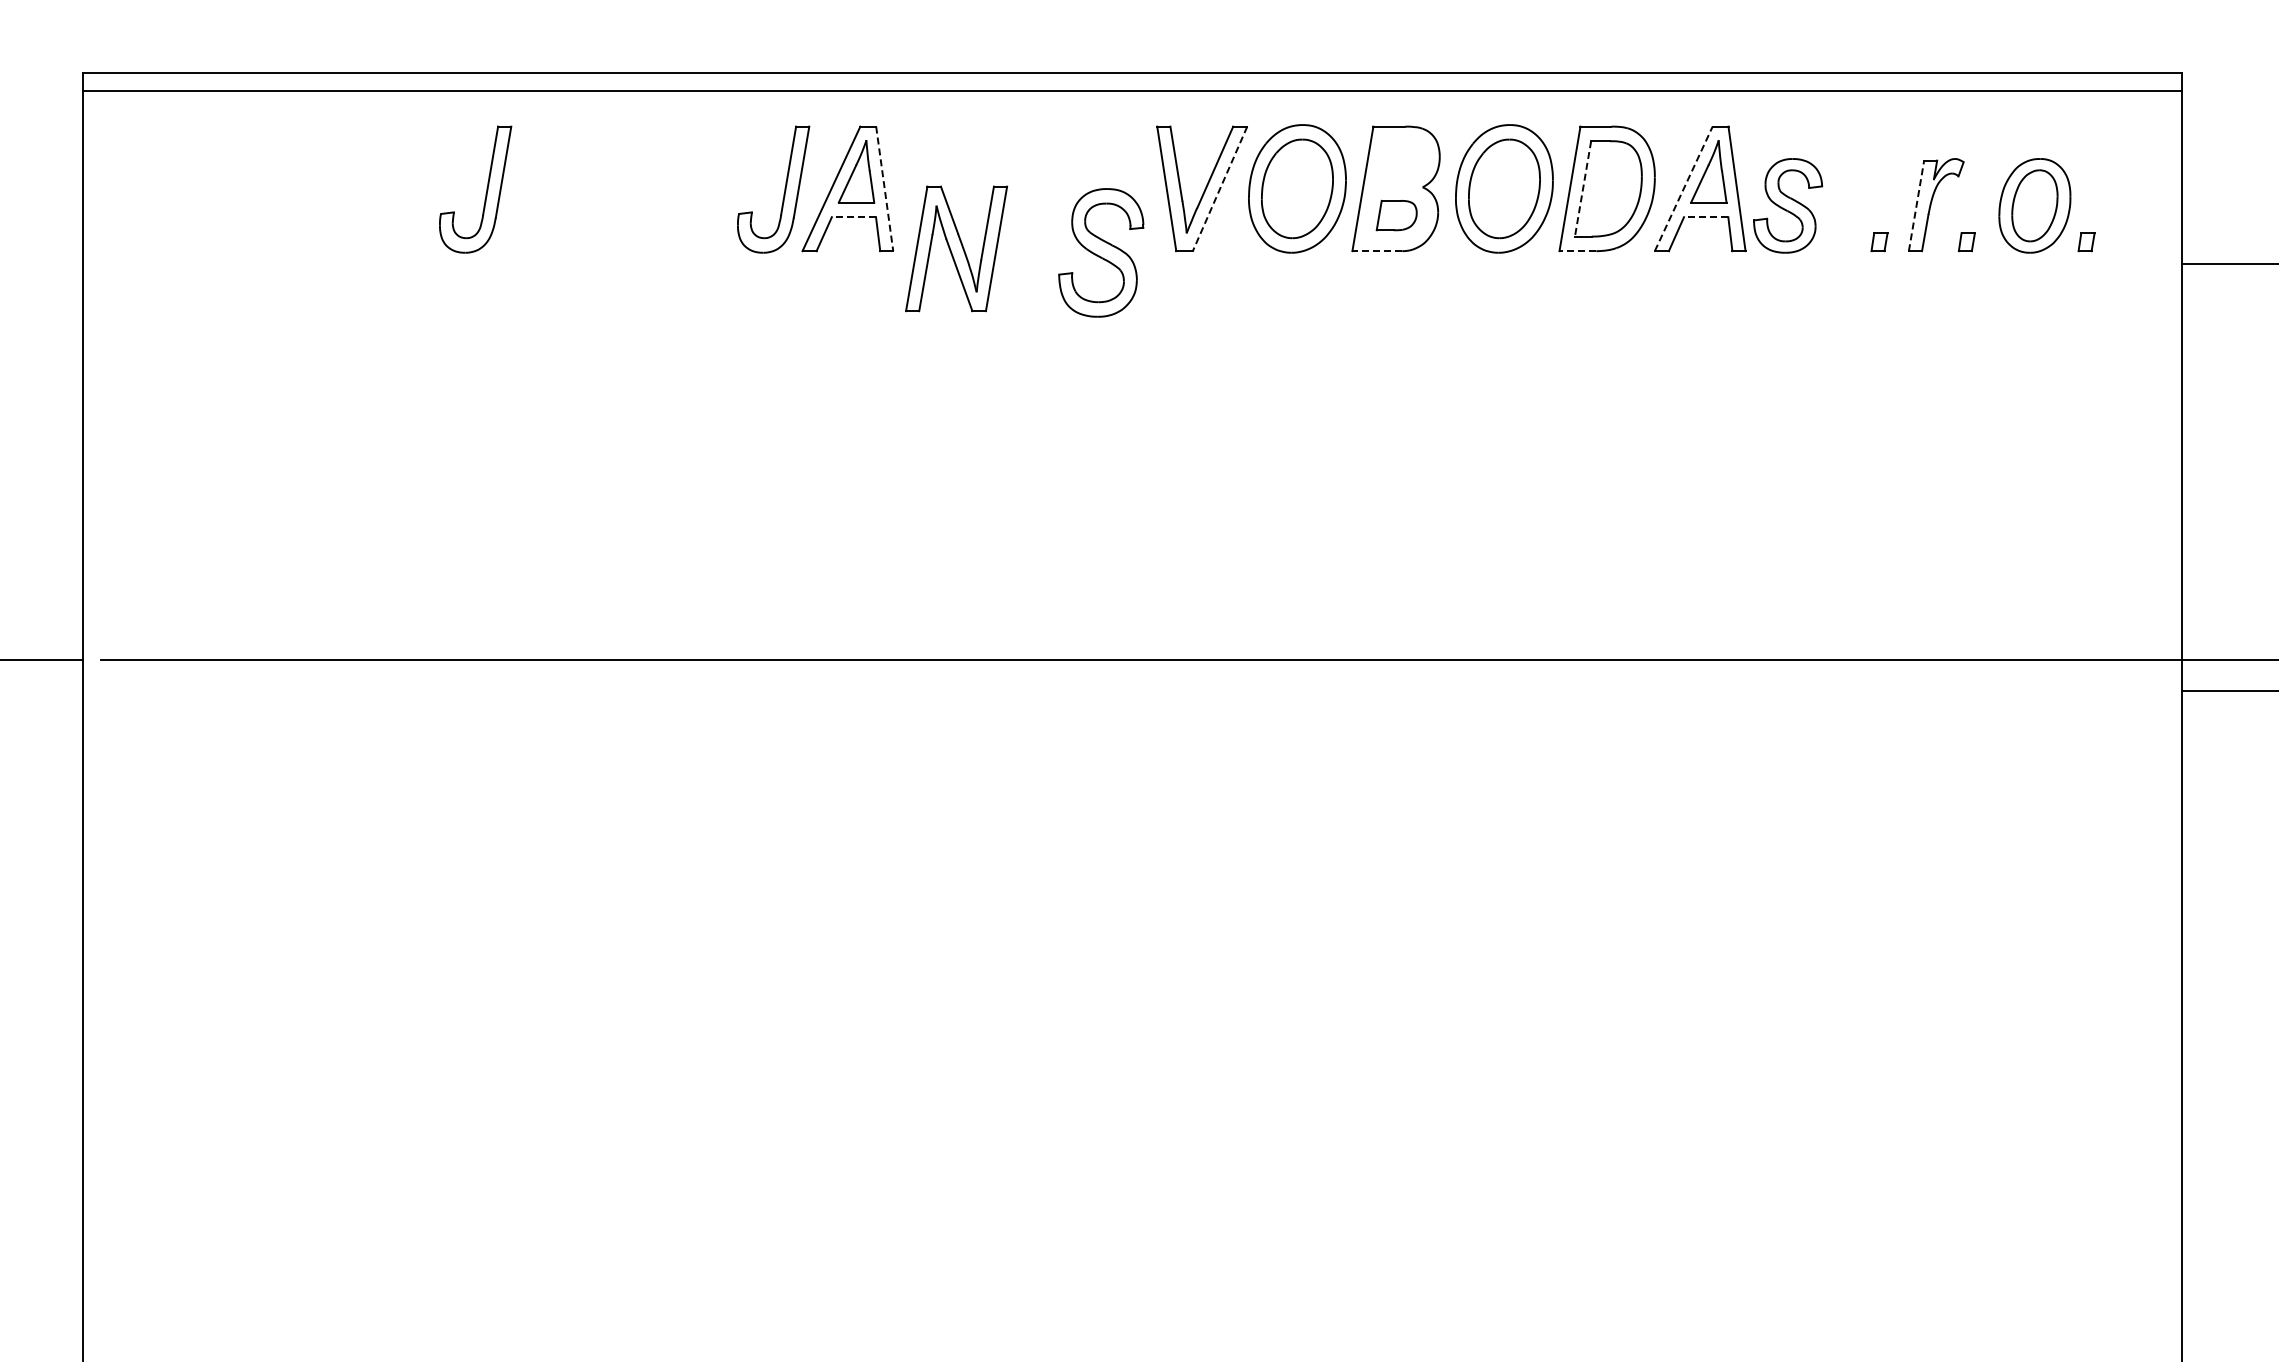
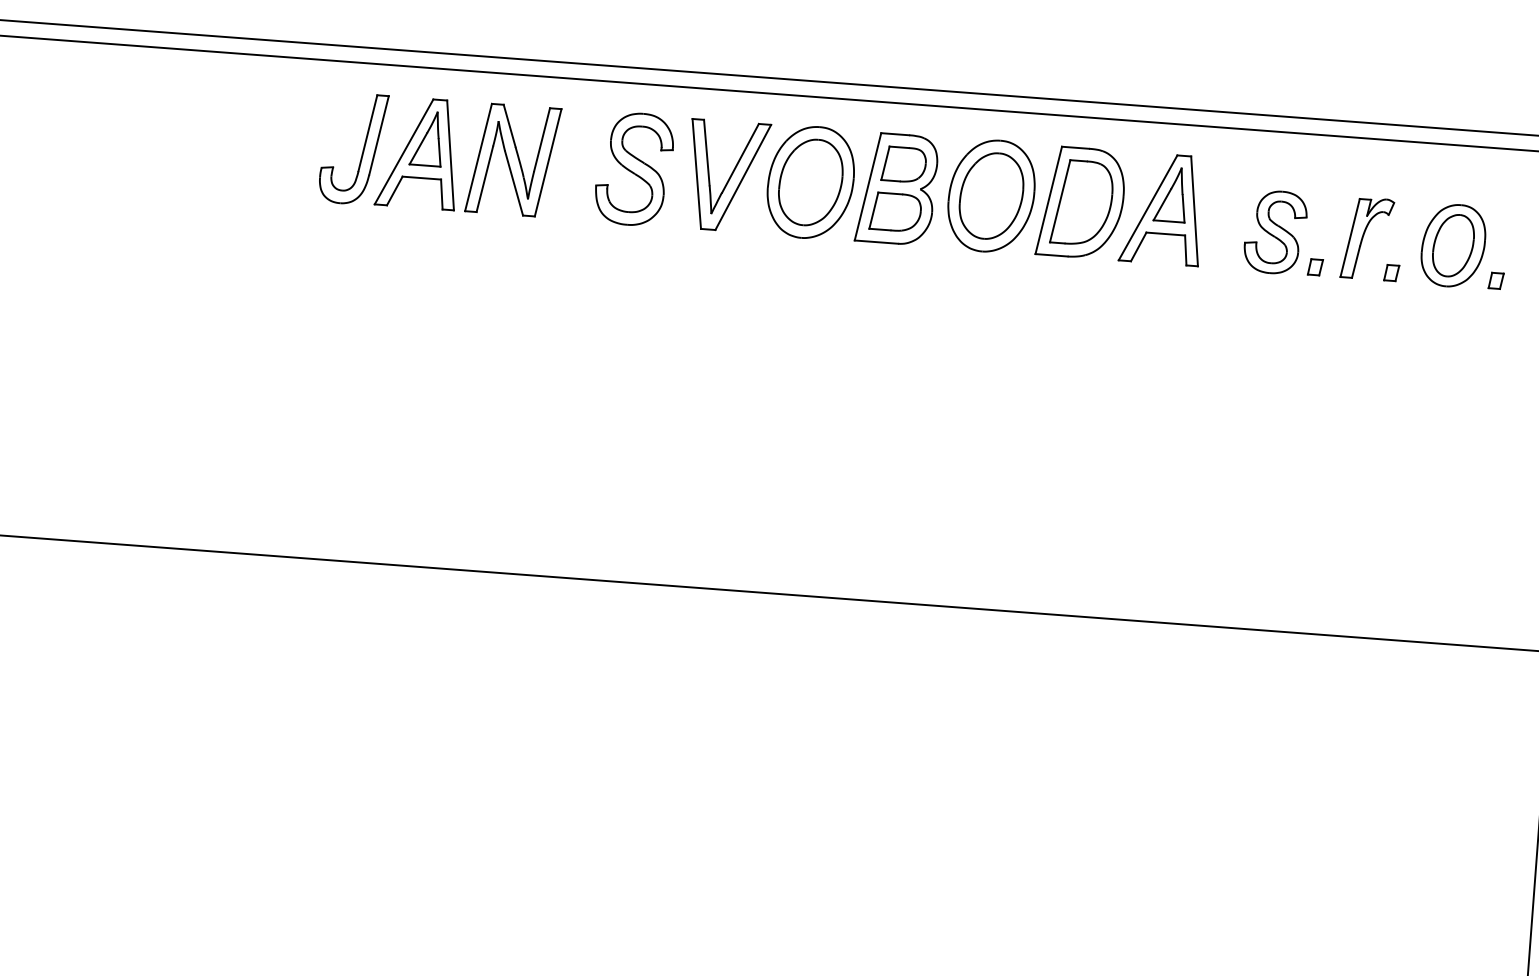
part: (1401, 160) -> (903, 164), added
line: (884, 188) -> (450, 155), dashed -> solid
line: (1220, 188) -> (743, 177), dashed -> solid
line: (1683, 188) -> (1147, 207), dashed -> solid
line: (1582, 189) -> (1059, 201), dashed -> solid
part: (485, 193) -> (101, 133), removed
part: (1788, 205) -> (1275, 232), moved
line: (1916, 205) -> (1350, 237), dashed -> solid
part: (1396, 215) -> (895, 212), size x1.43
line: (853, 217) -> (421, 178), dashed -> solid
line: (1705, 217) -> (1165, 234), dashed -> solid
part: (956, 248) -> (513, 159), moved
line: (1377, 251) -> (876, 242), dashed -> solid
line: (1577, 251) -> (1051, 255), dashed -> solid
part: (1101, 252) -> (634, 168), moved

